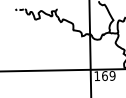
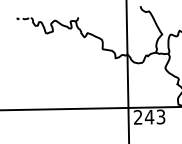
text: (104, 75) -> (148, 116), 169 -> 243

